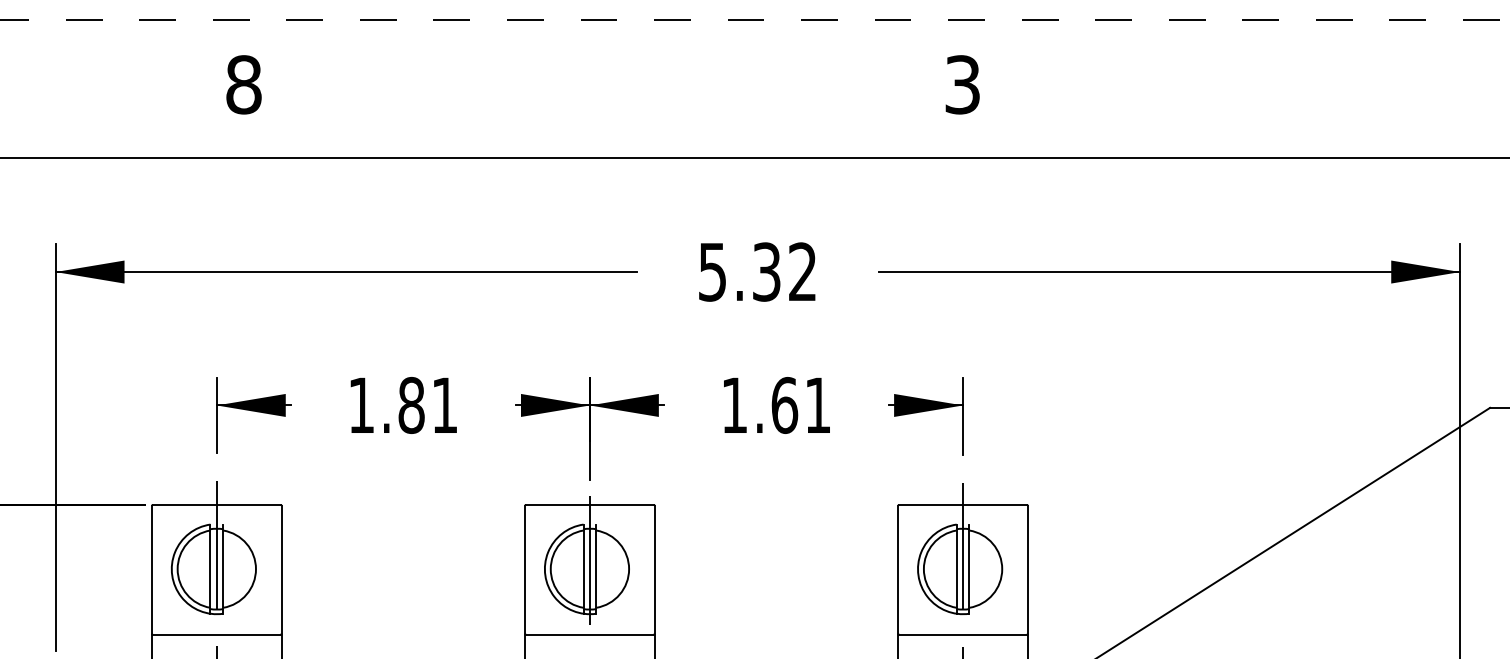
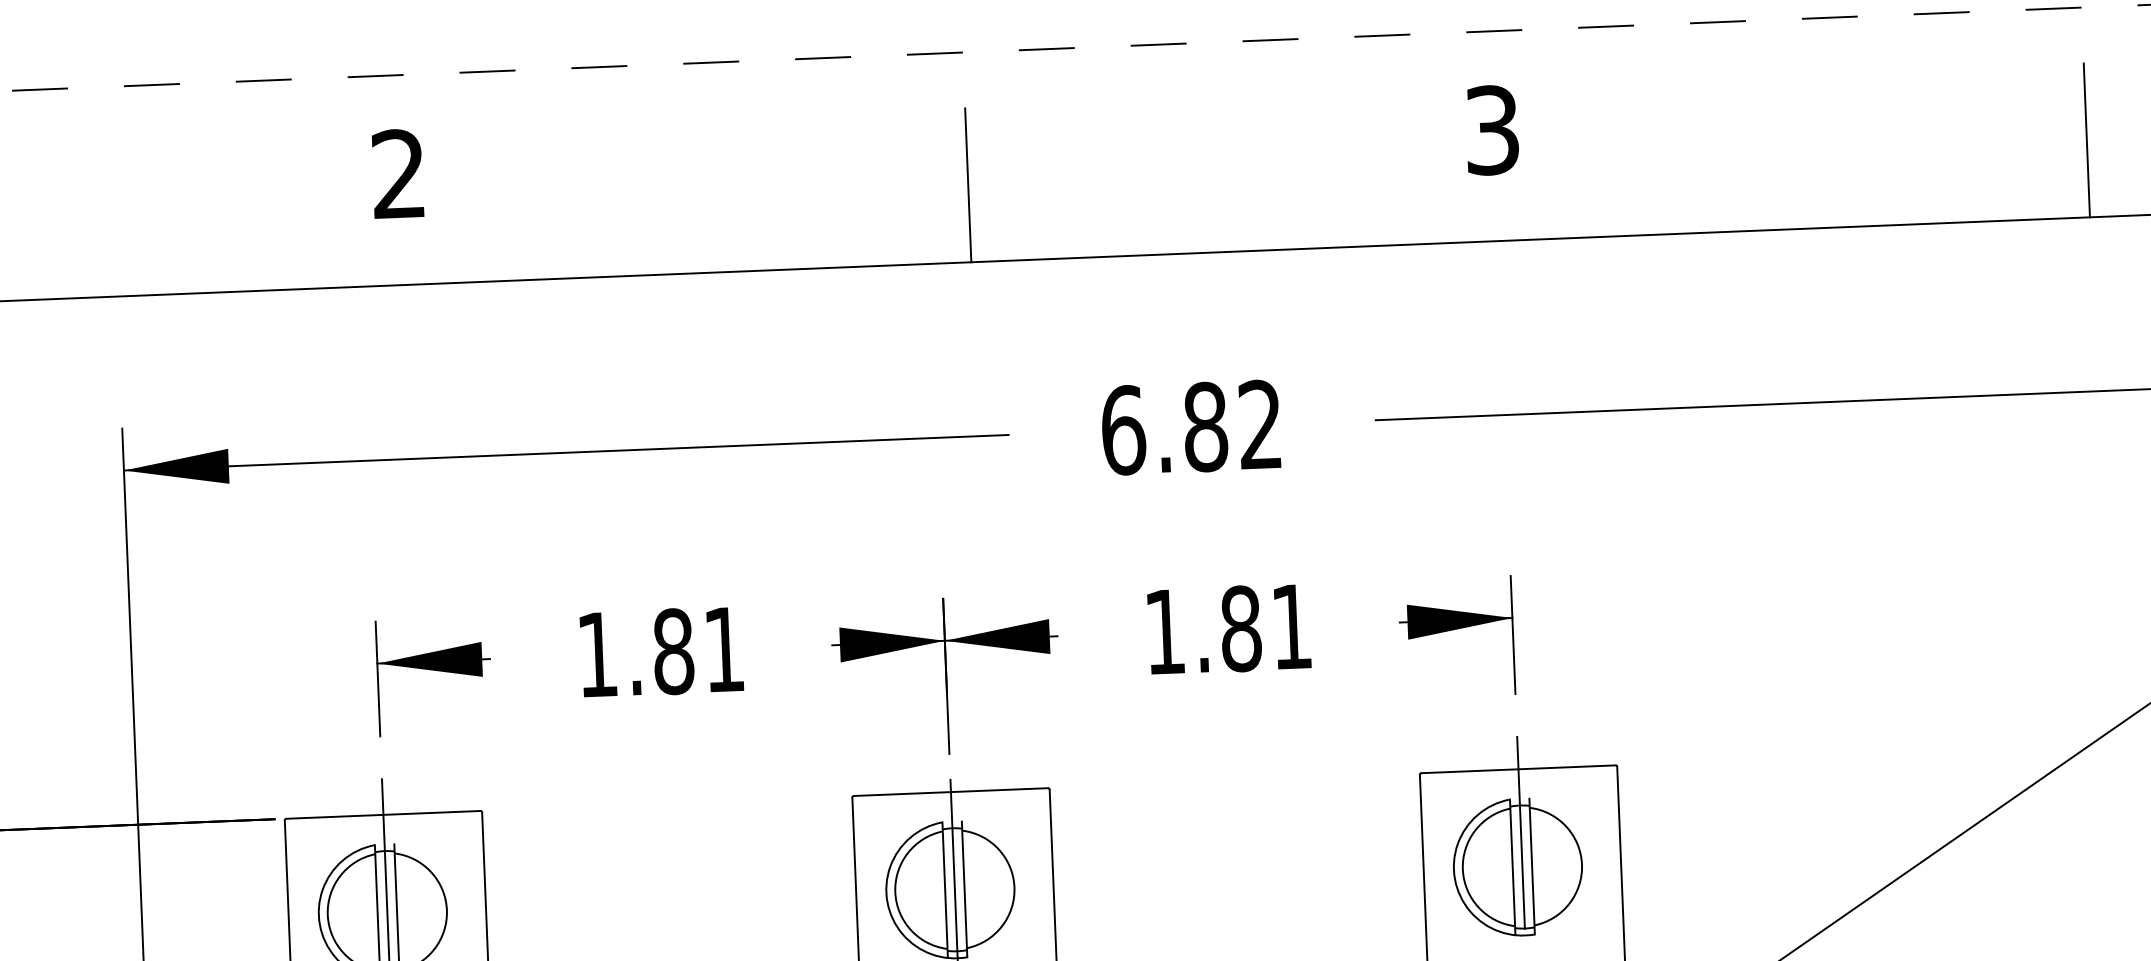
text: (243, 84) -> (398, 173), 8 -> 2
line: (617, 106) -> (968, 184), added
line: (1352, 106) -> (2086, 139), added
text: (739, 271) -> (1164, 427), 5.32 -> 6.82
text: (784, 404) -> (1240, 627), 1.61 -> 1.81

